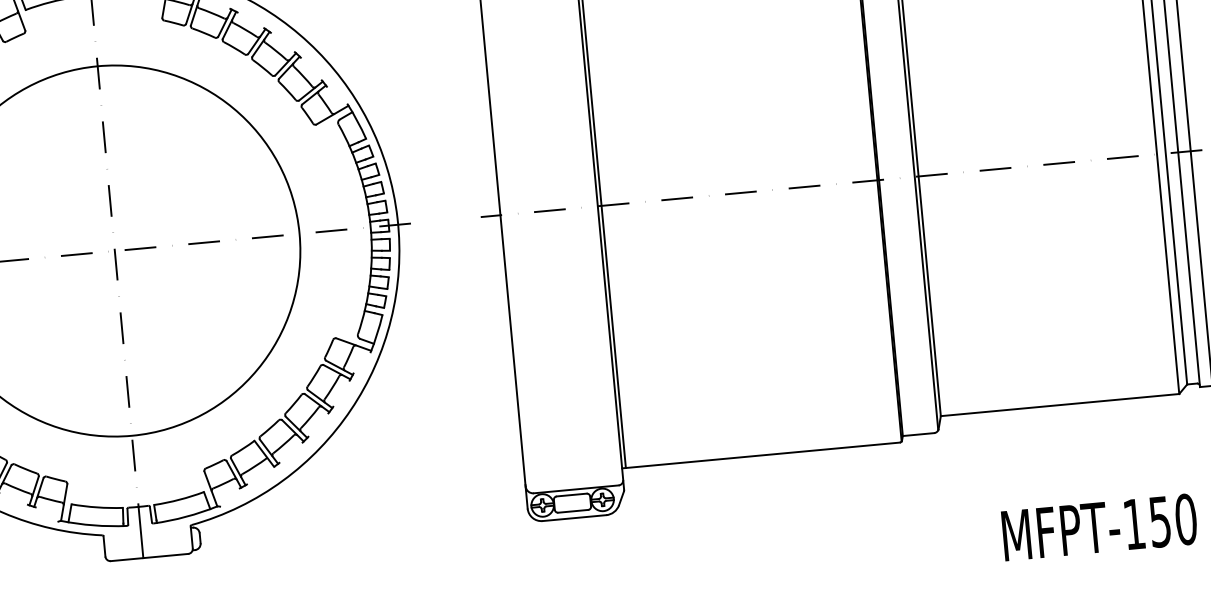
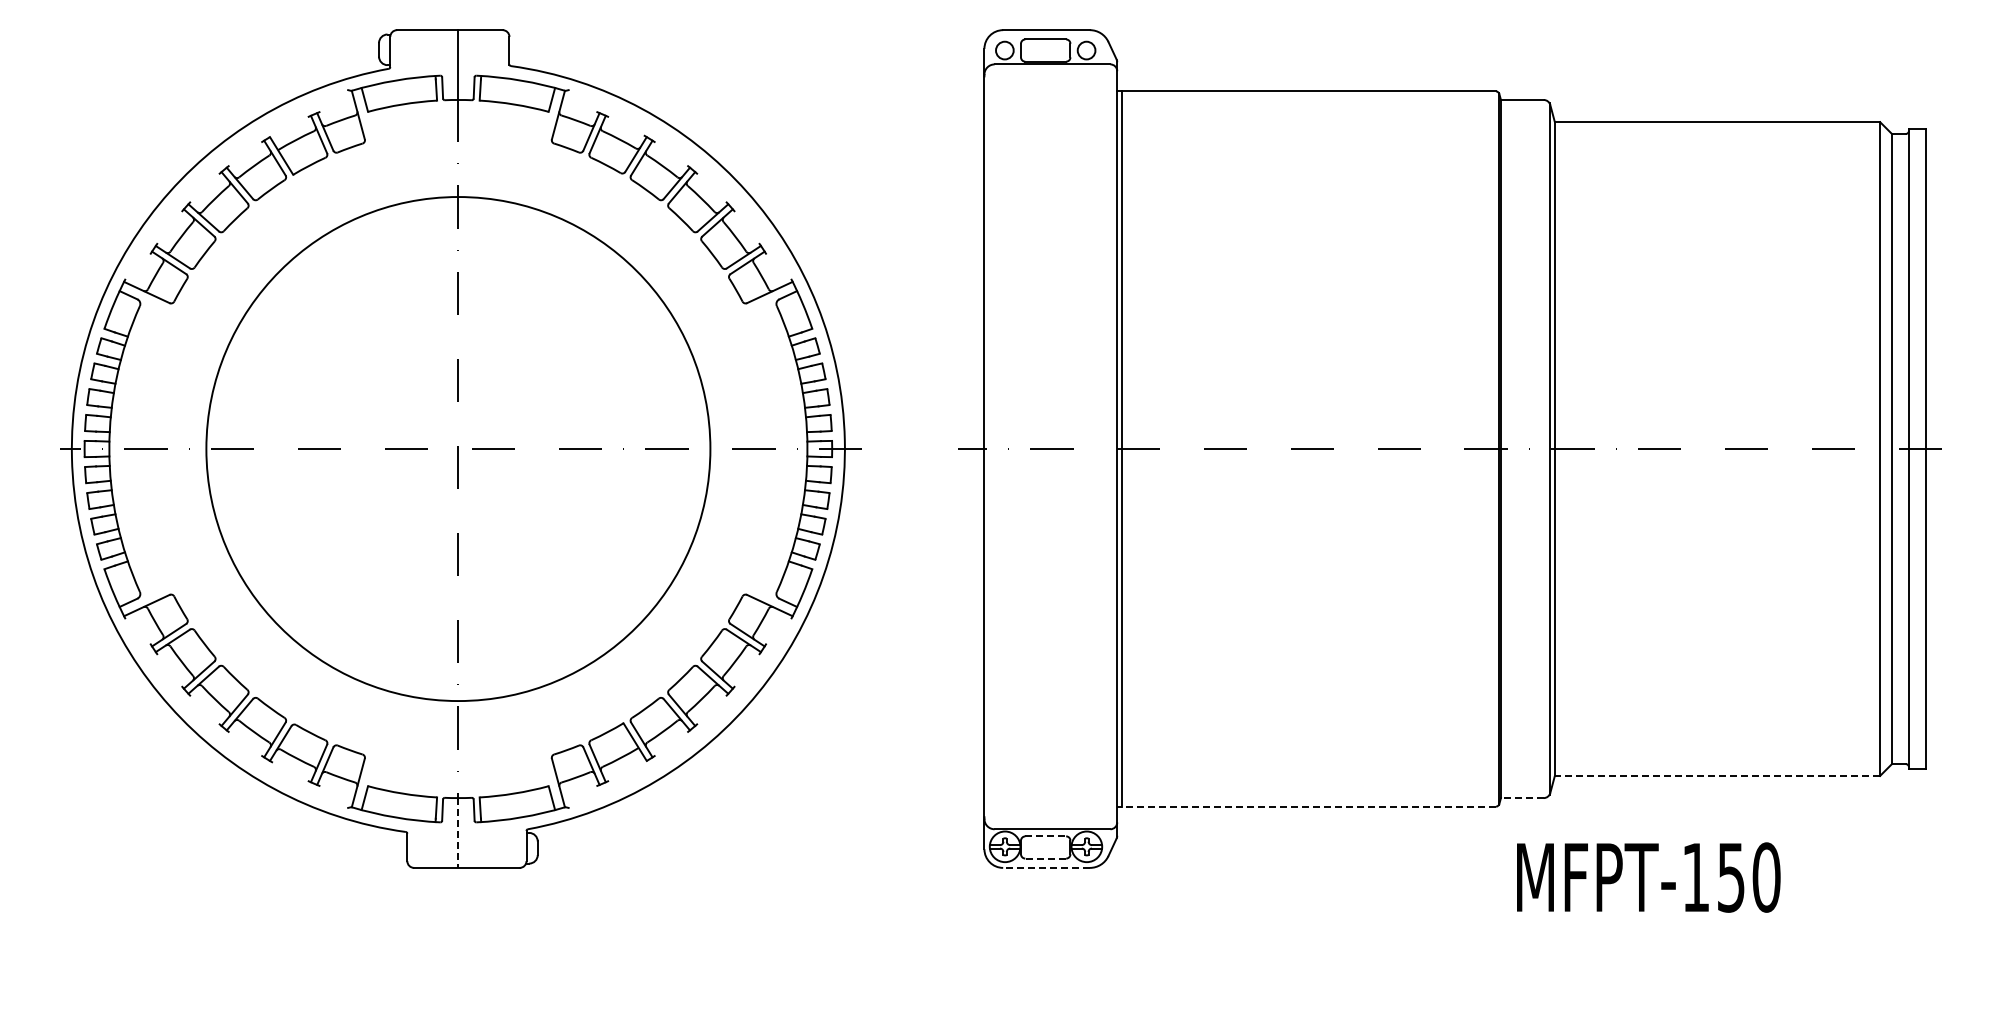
line: (1060, 404) -> (1717, 775), solid -> dashed
line: (917, 434) -> (1521, 798), solid -> dashed
line: (760, 455) -> (1306, 806), solid -> dashed
line: (572, 495) -> (1046, 836), solid -> dashed
line: (573, 511) -> (1045, 858), solid -> dashed
line: (574, 517) -> (1046, 867), solid -> dashed
text: (1099, 527) -> (1648, 877), moved
line: (141, 532) -> (458, 833), solid -> dashed

